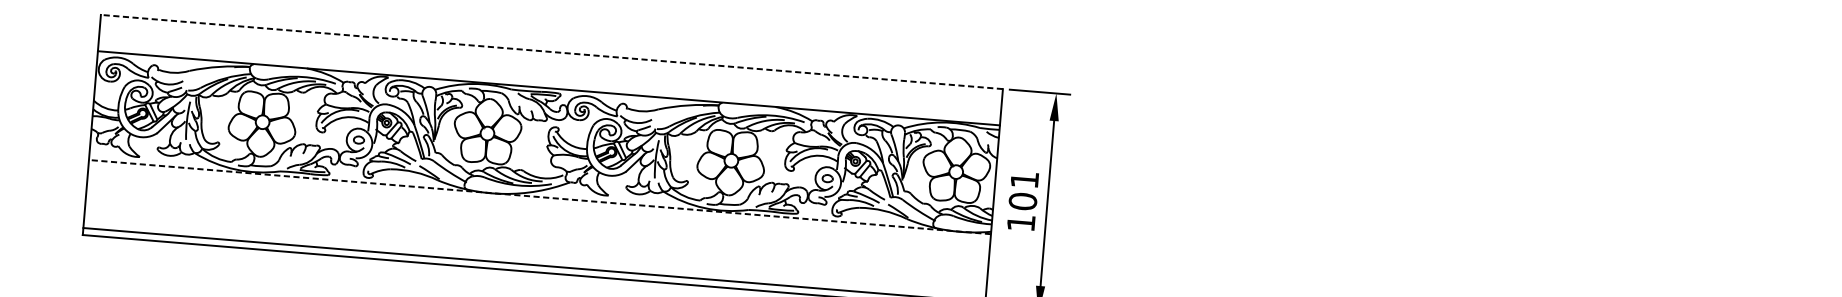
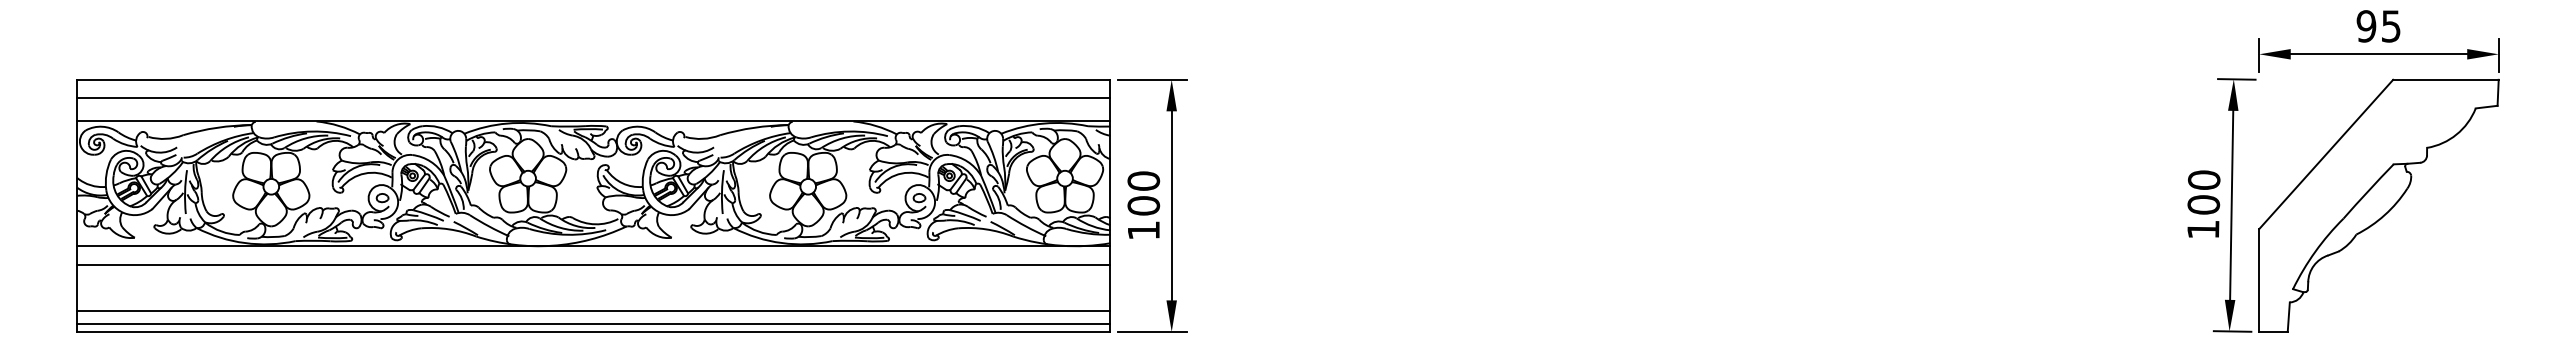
line: (551, 51) -> (593, 79), dashed -> solid
line: (550, 68) -> (593, 98), added
text: (1024, 179) -> (1143, 180), 101 -> 100
line: (539, 197) -> (593, 246), dashed -> solid
line: (538, 213) -> (593, 264), added
line: (535, 253) -> (593, 310), added

